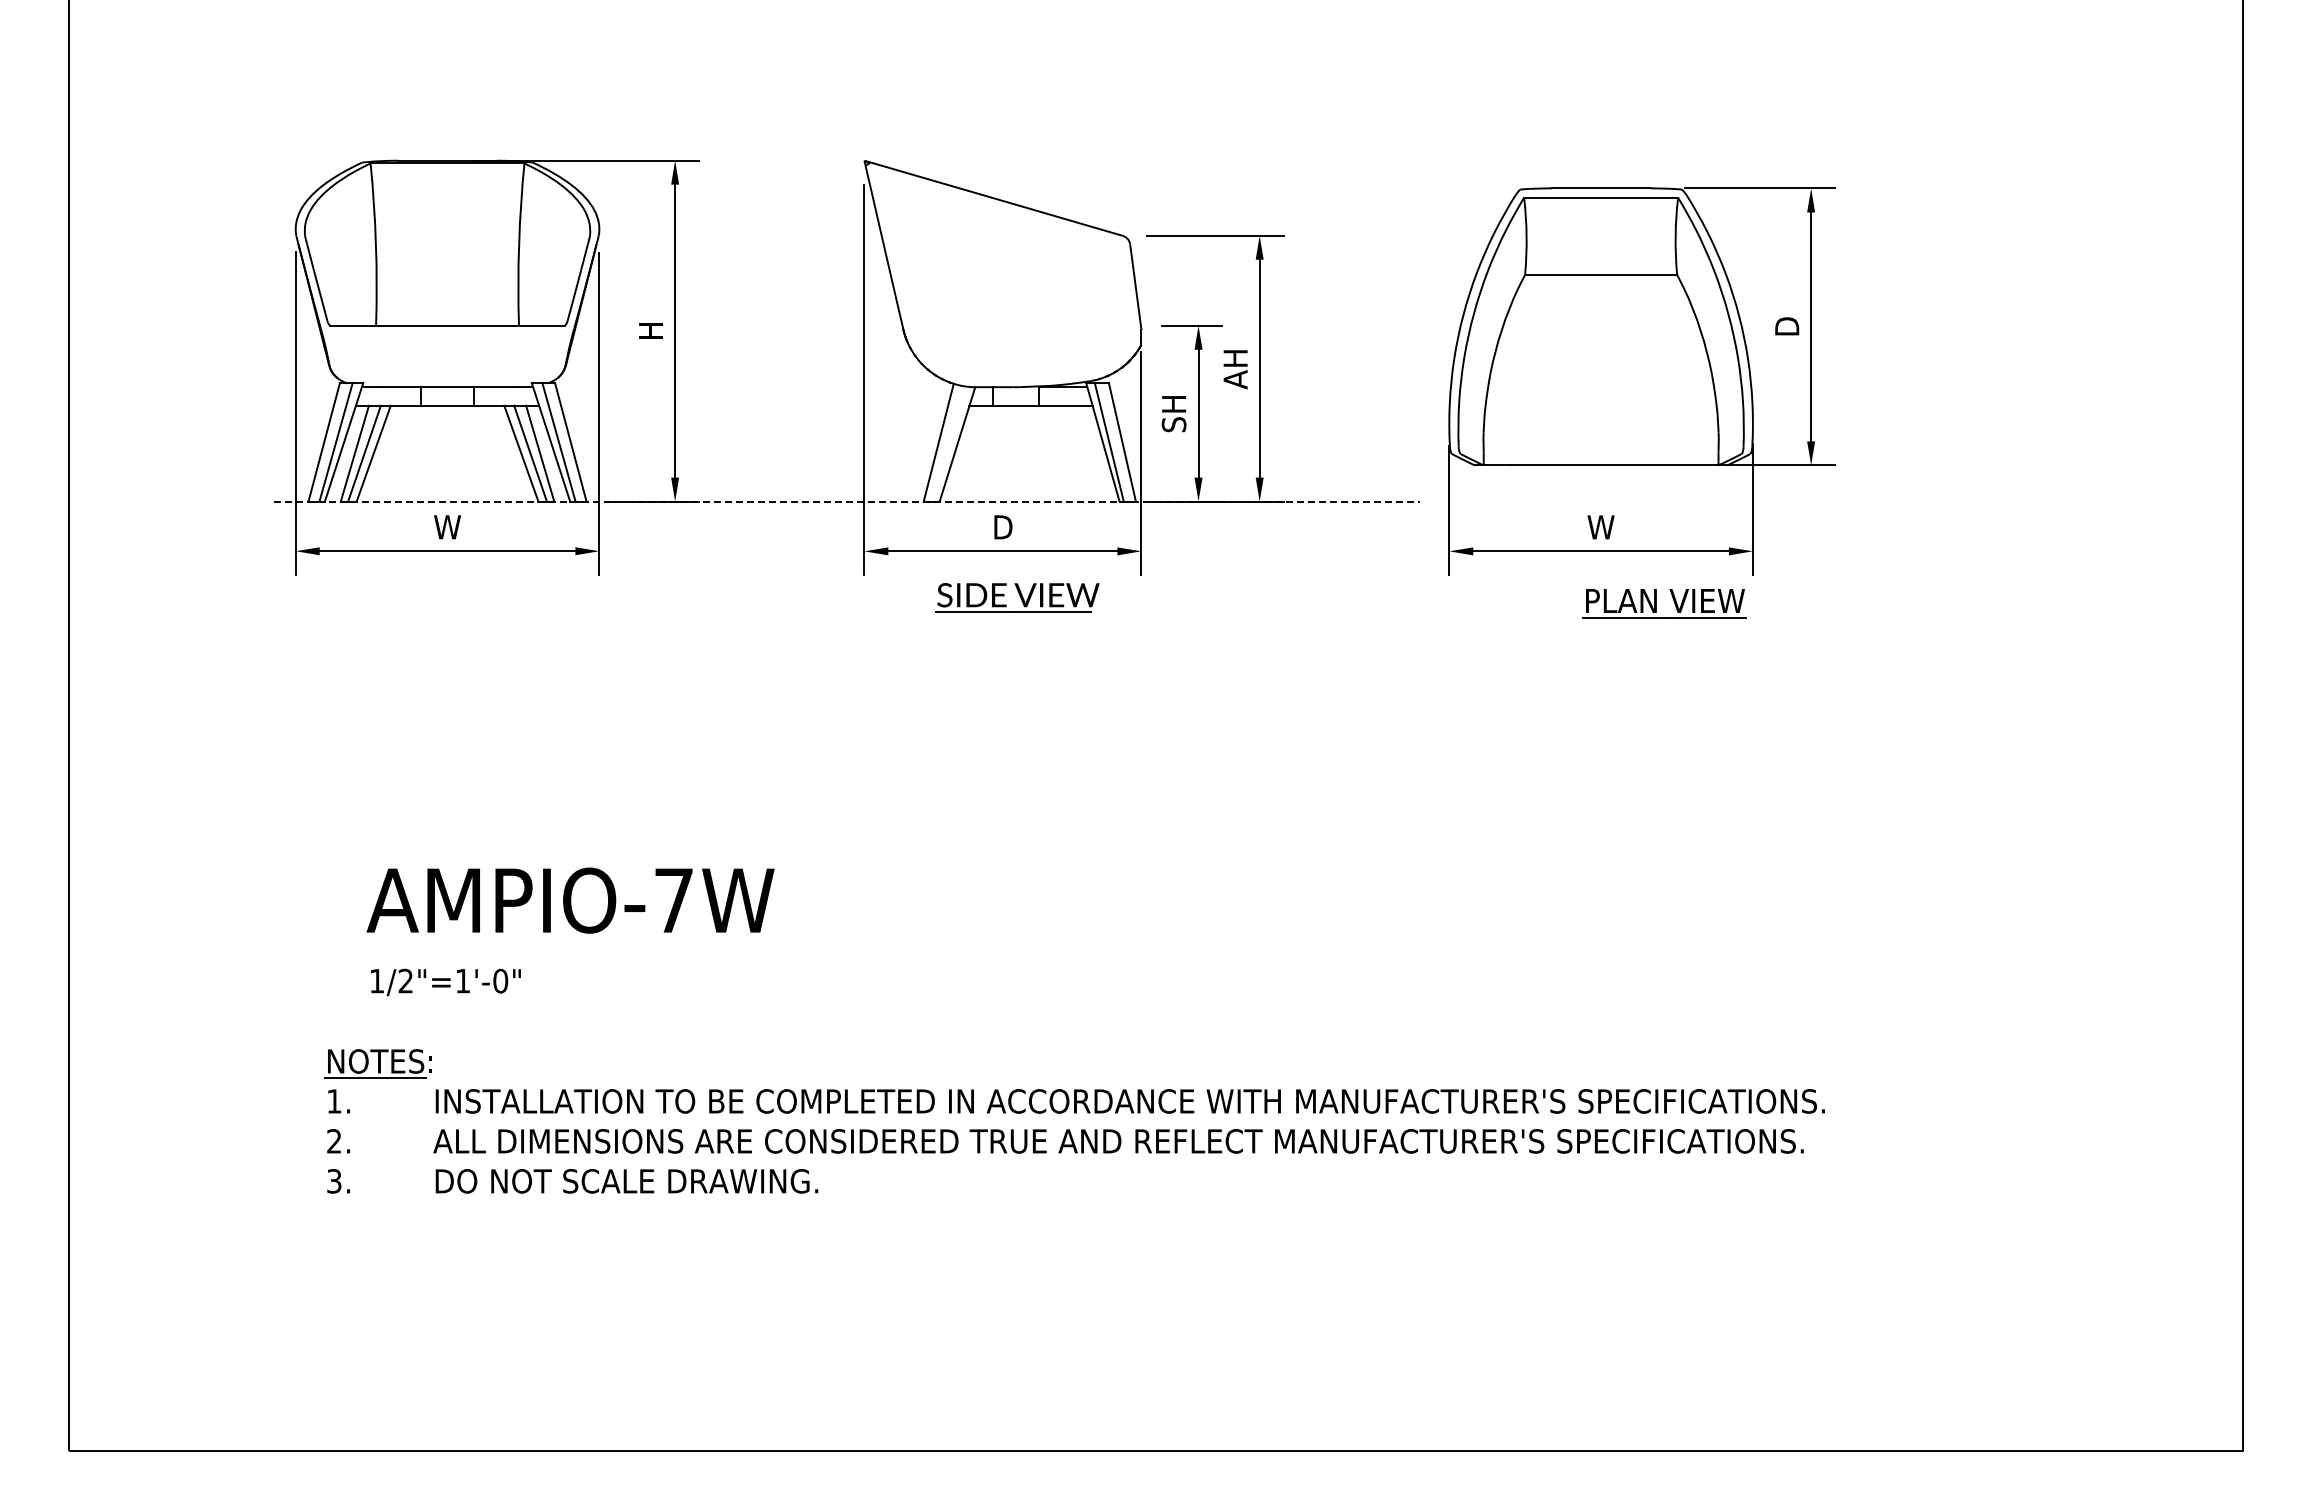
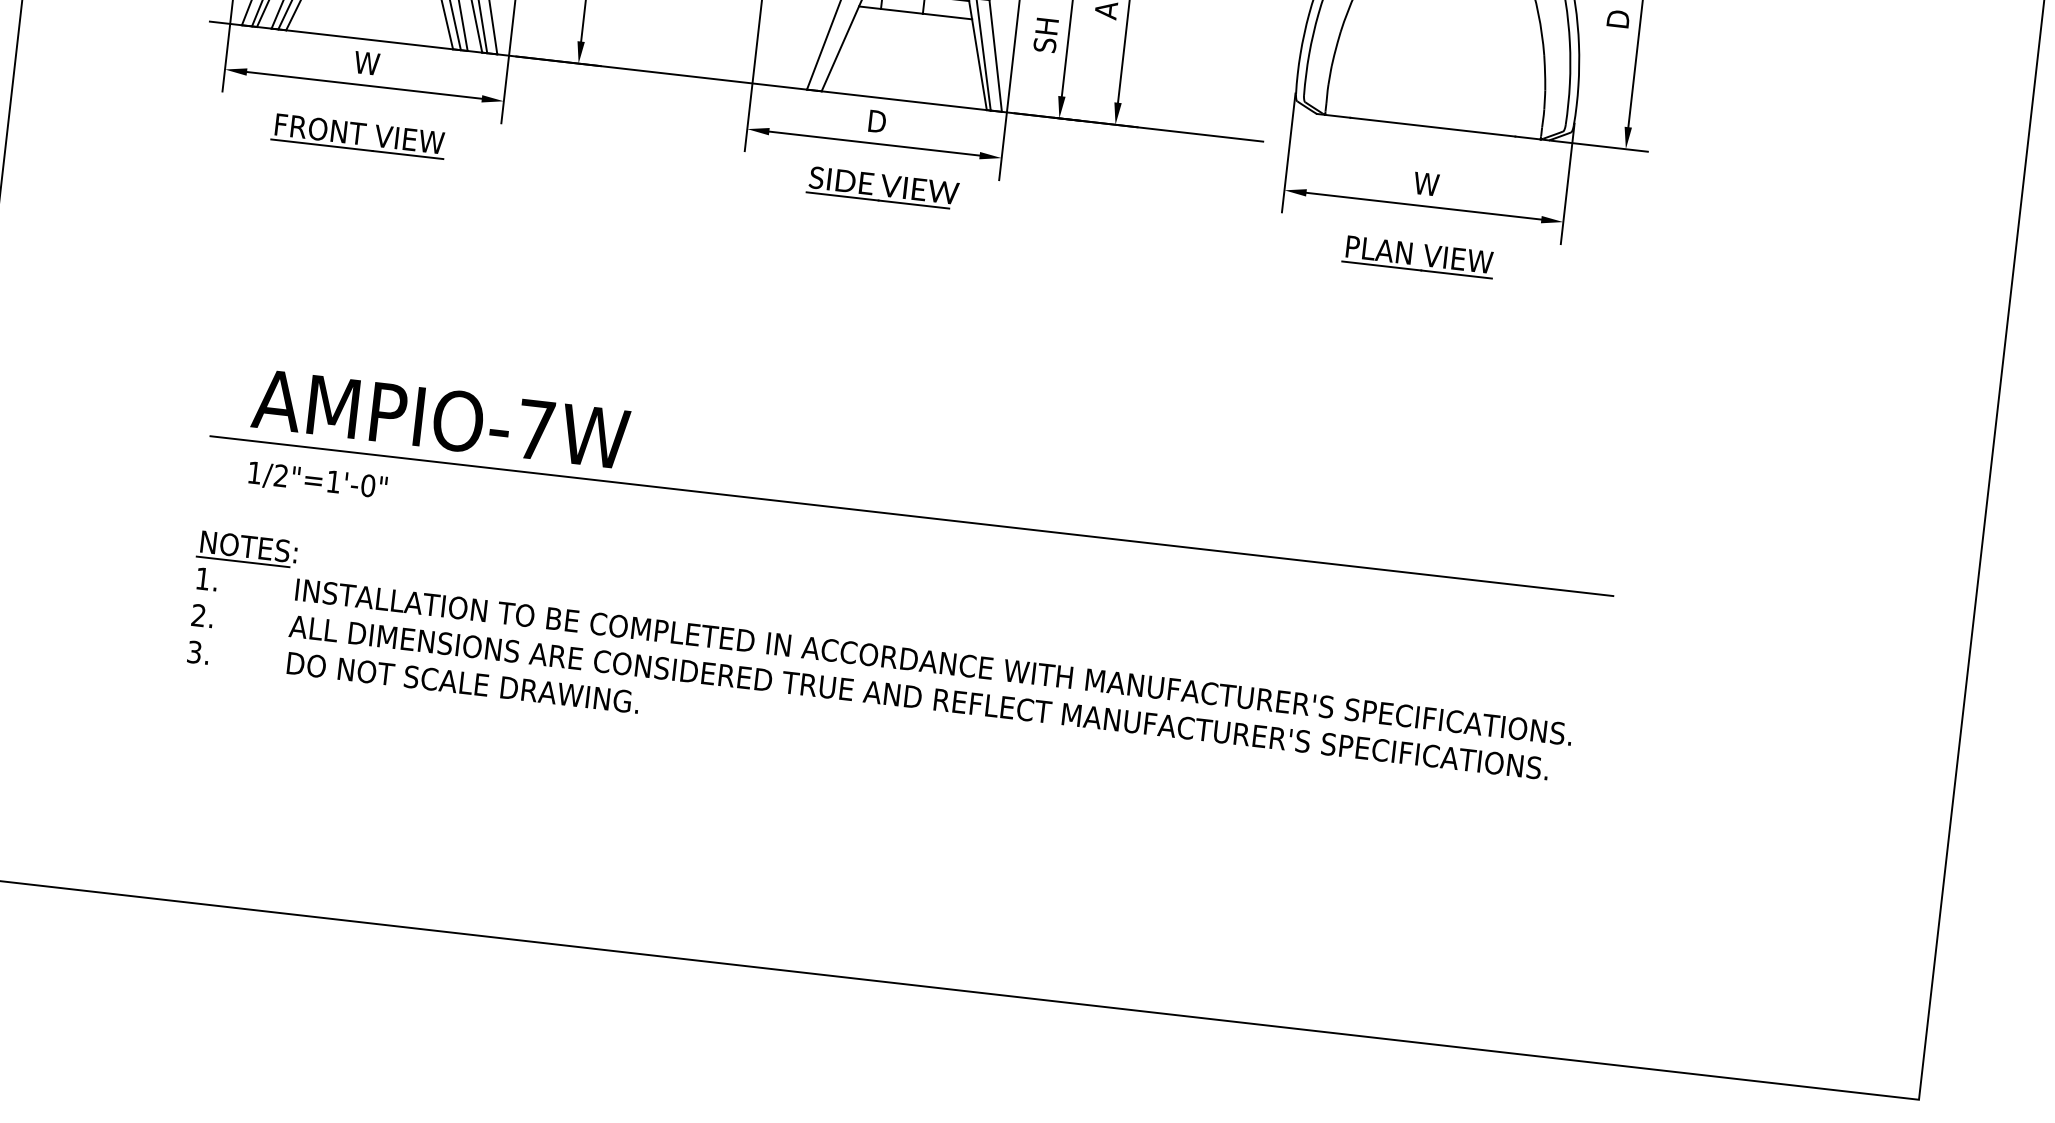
line: (847, 501) -> (736, 81), dashed -> solid
part: (1656, 603) -> (1411, 256), moved
part: (447, 606) -> (358, 136), added
line: (1088, 947) -> (911, 516), added

